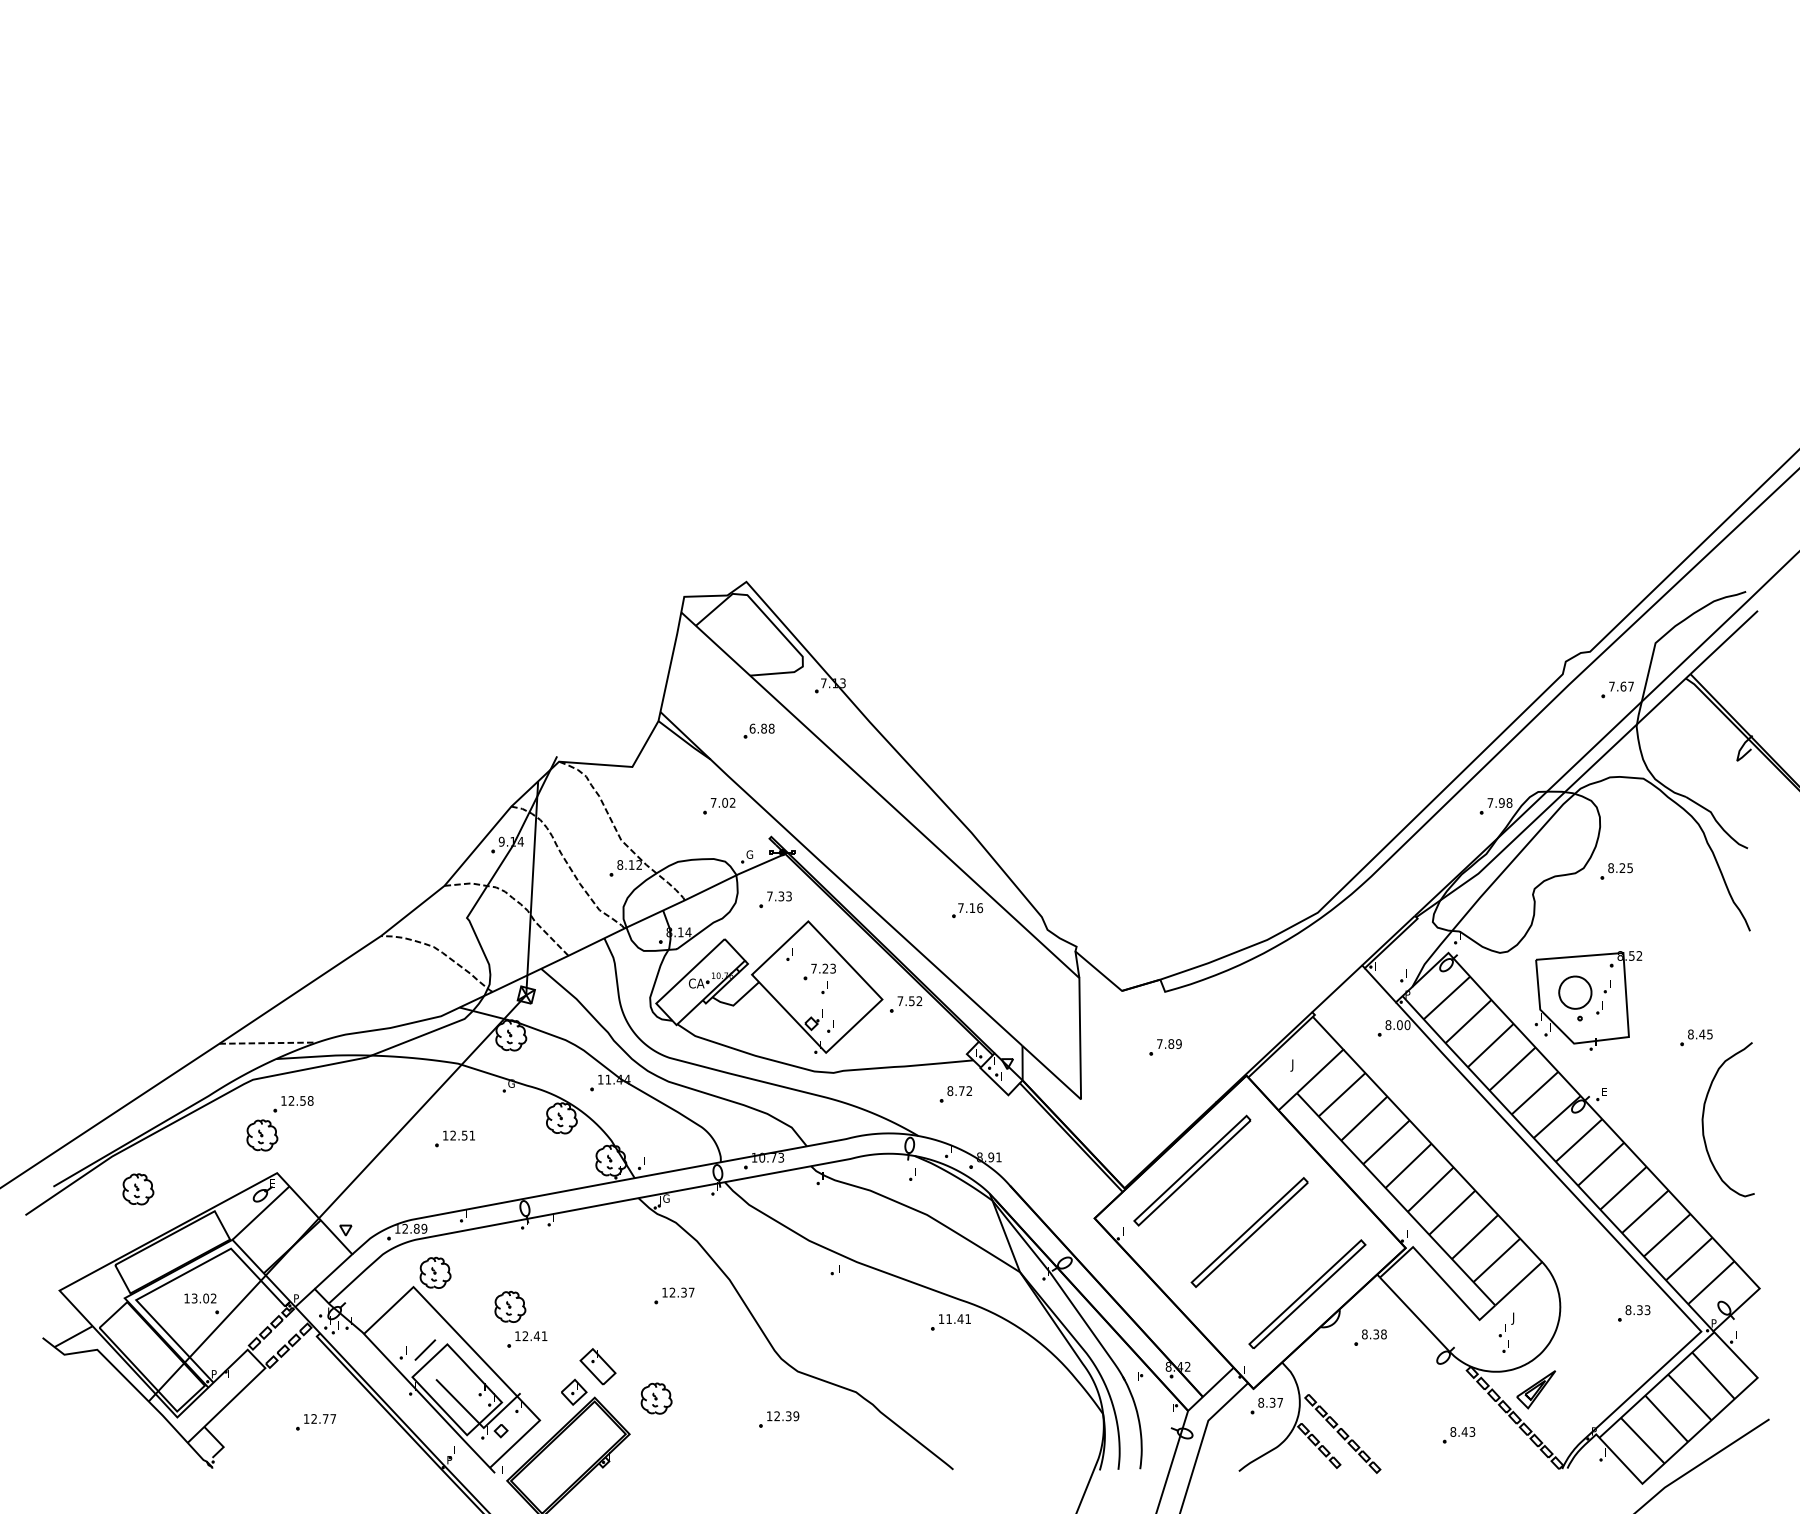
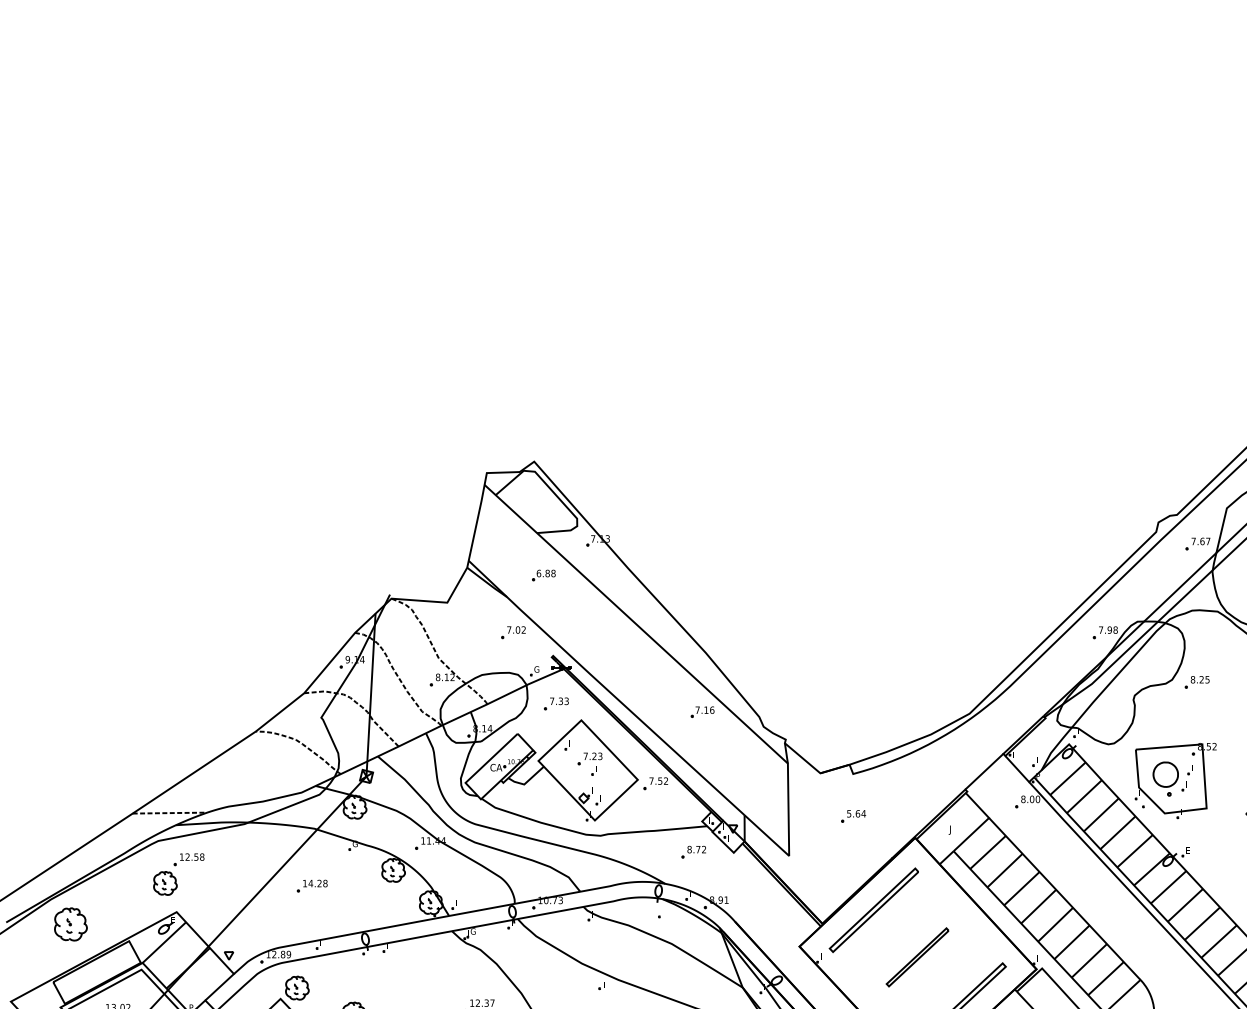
text: (1169, 1044) -> (856, 814), 7.89 -> 5.64
text: (462, 1135) -> (317, 883), 12.51 -> 14.28
part: (138, 1189) -> (71, 924), size x1.4
part: (1249, 1232) -> (917, 957), size x0.7

